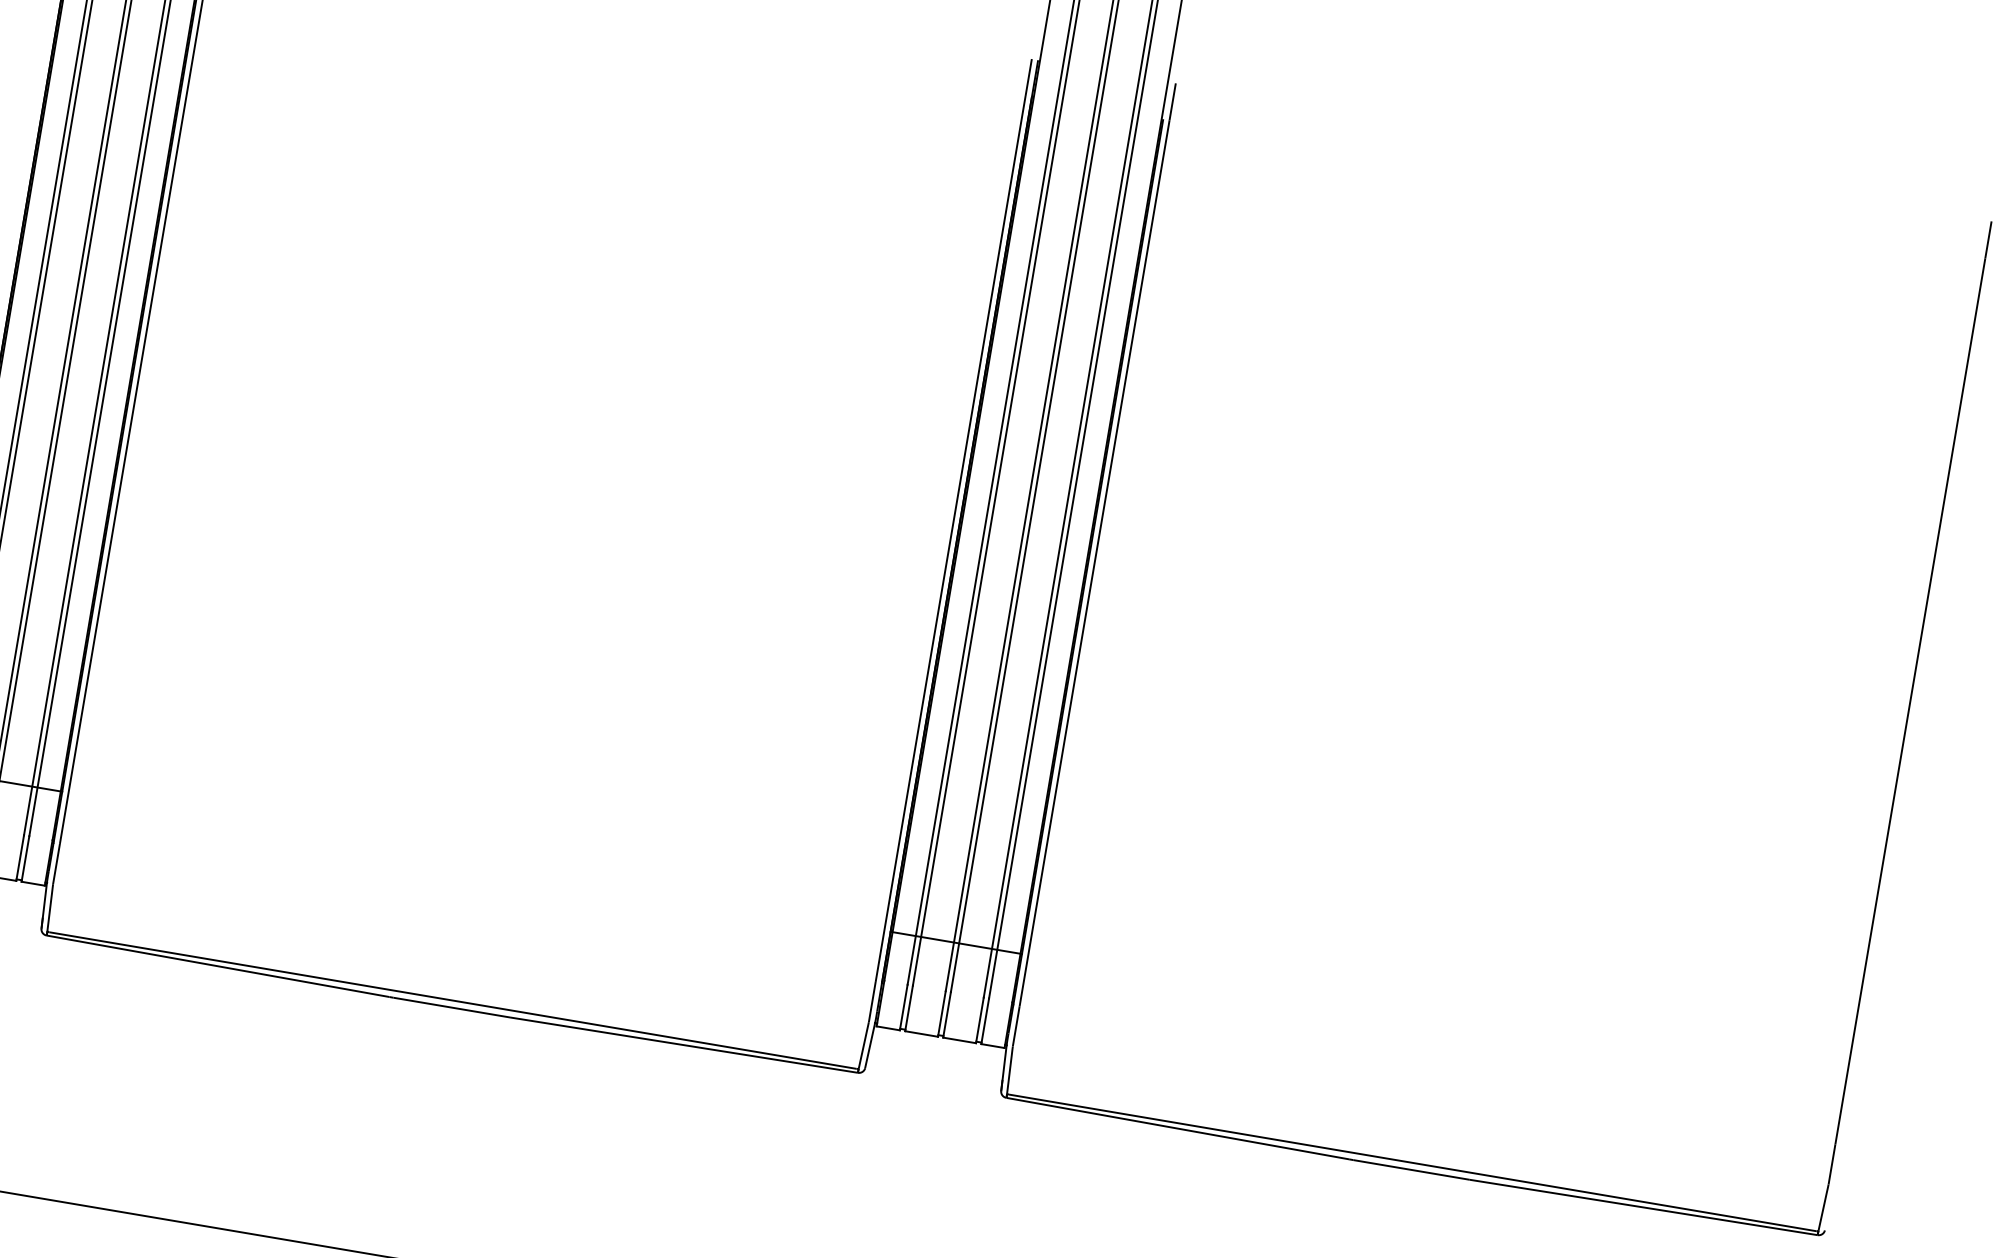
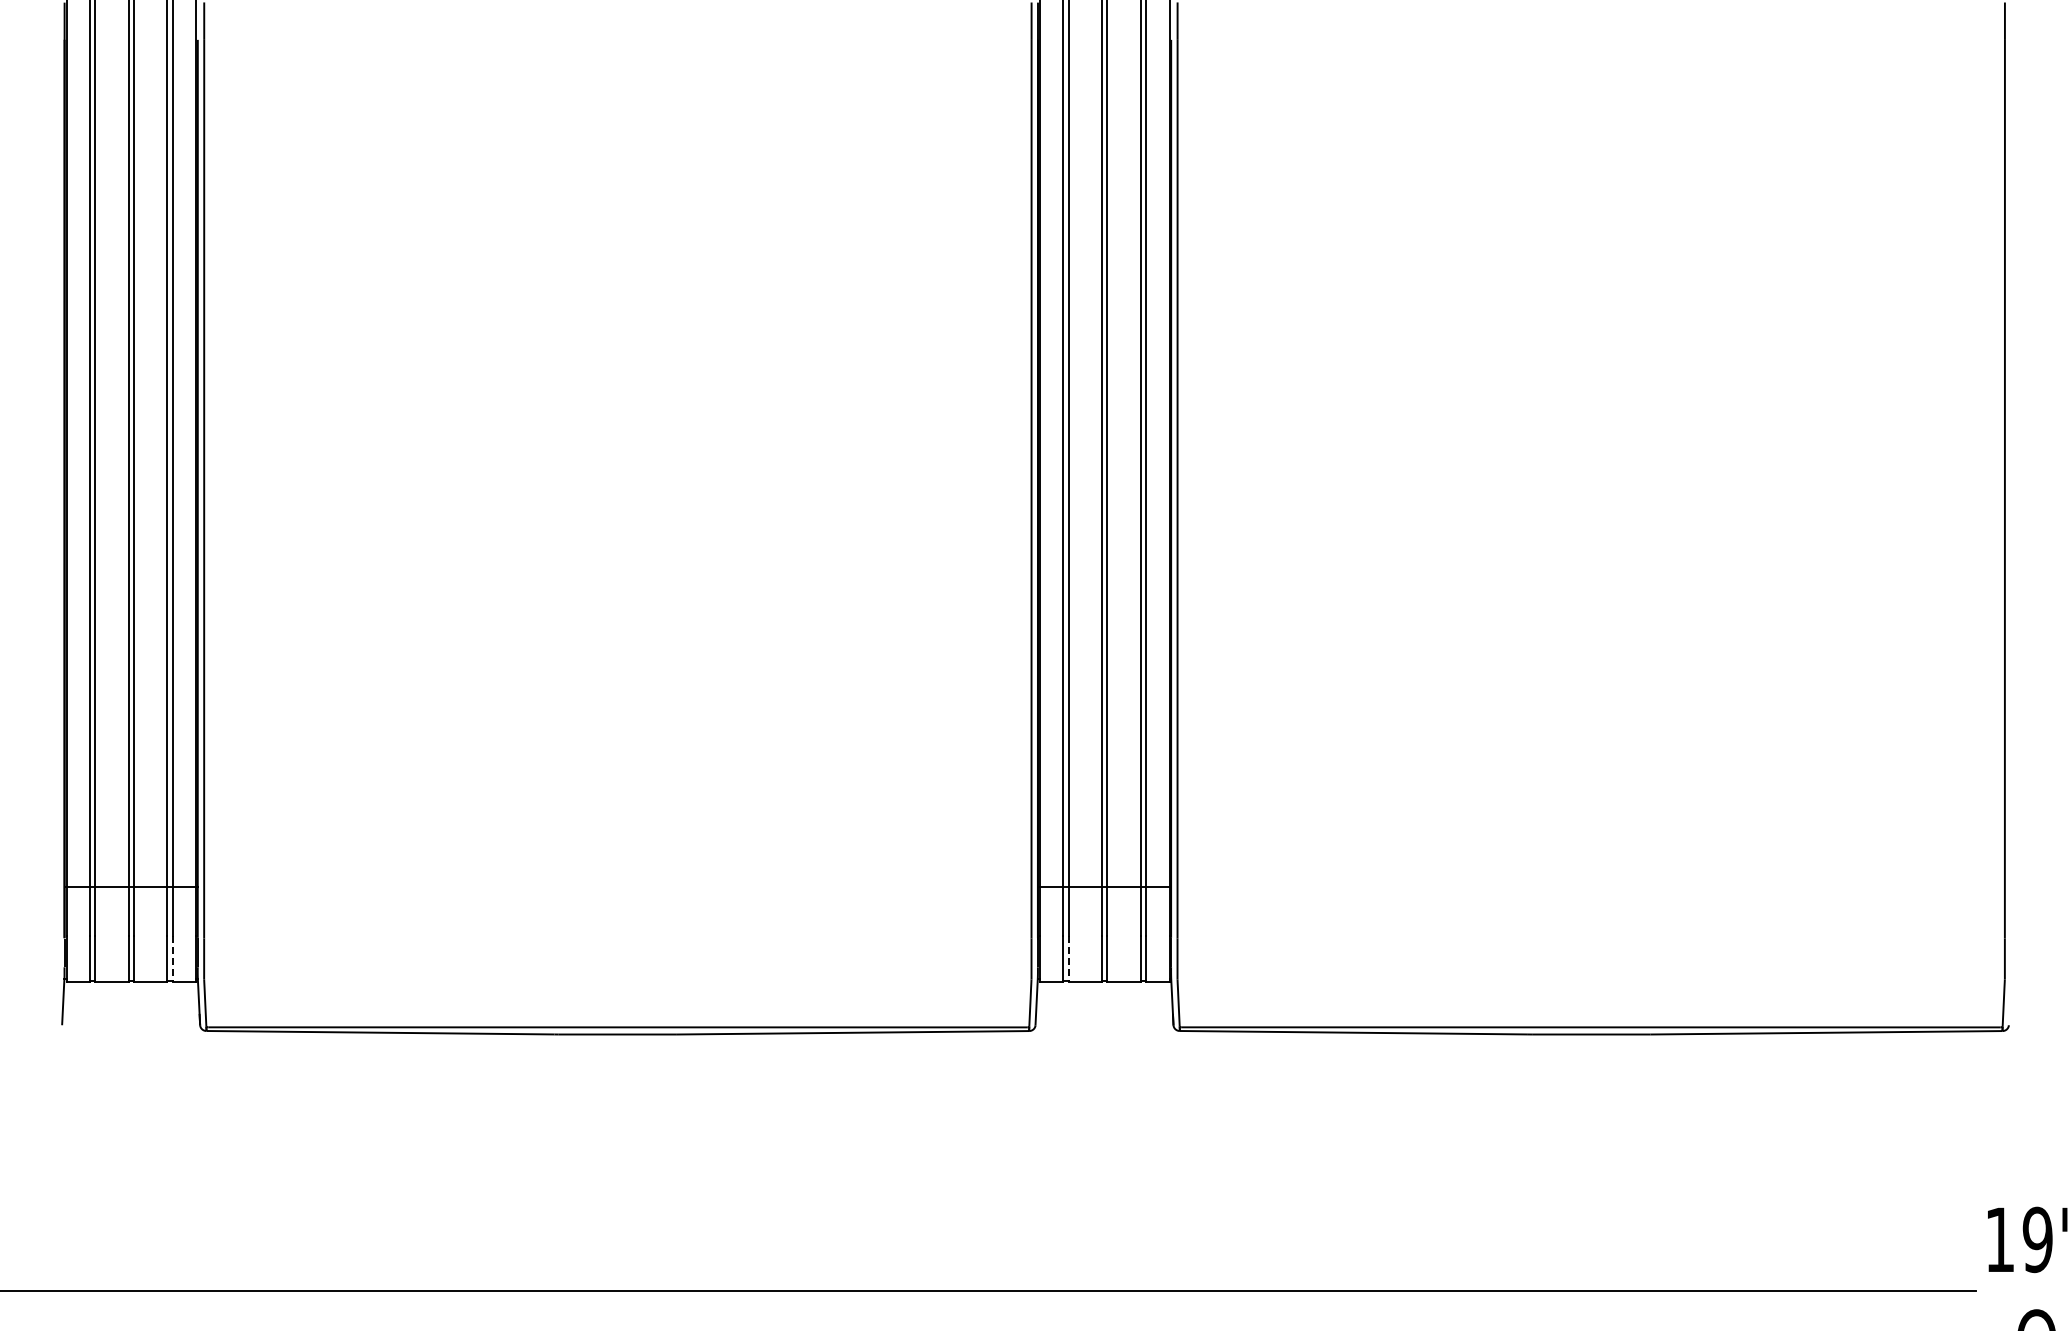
line: (25, 859) -> (172, 959), solid -> dashed
line: (908, 1008) -> (1068, 959), solid -> dashed

